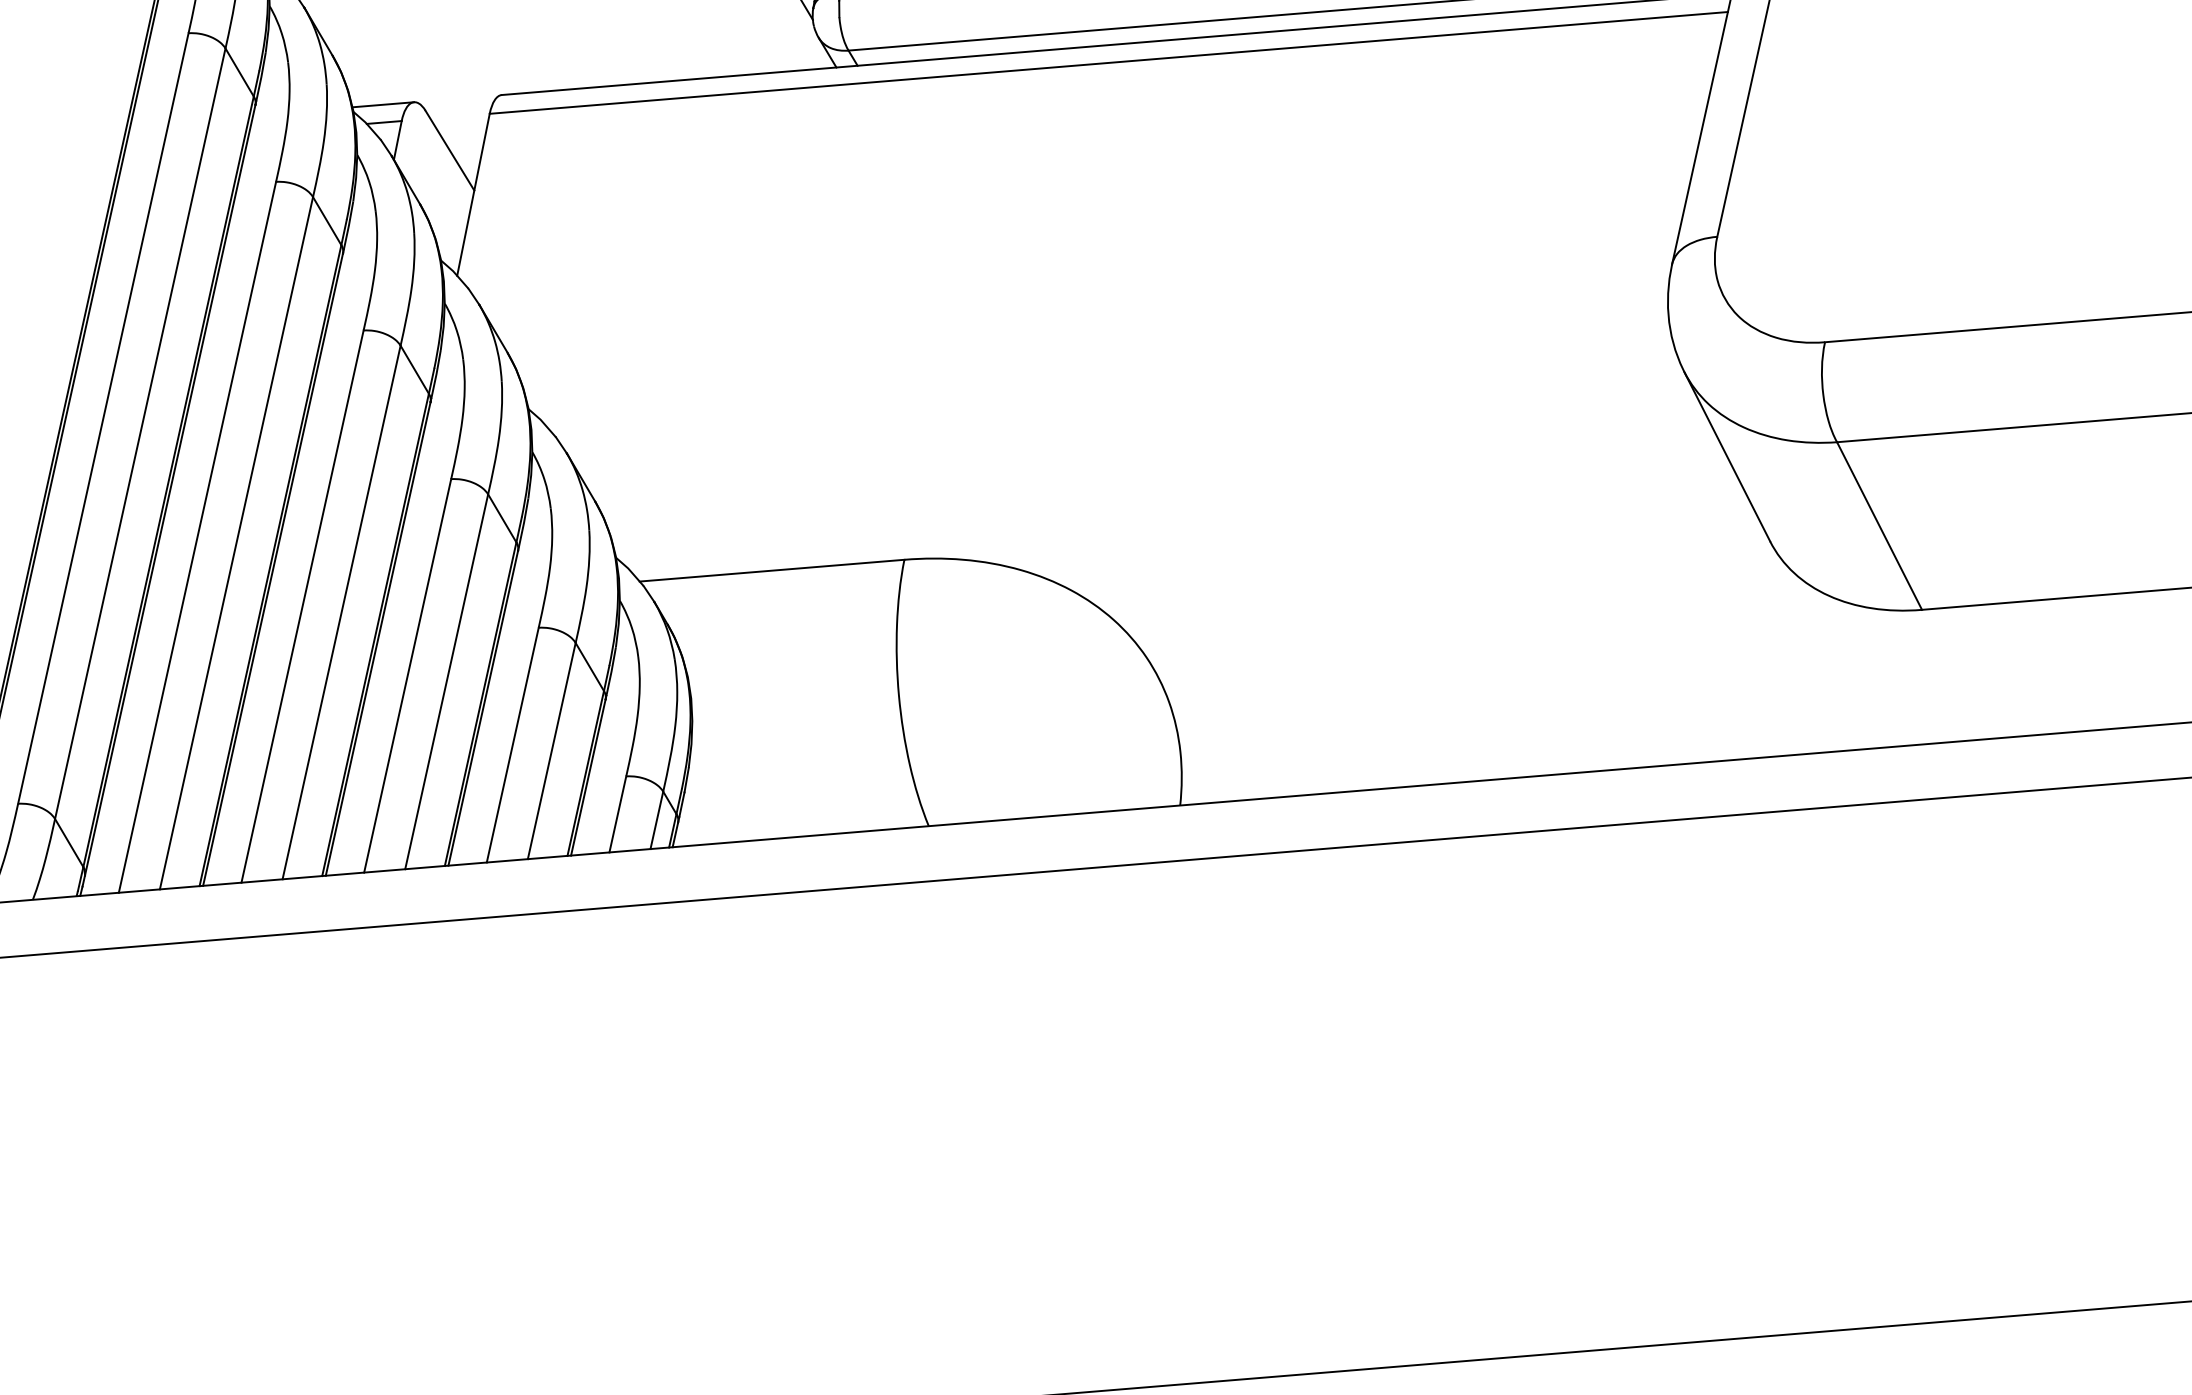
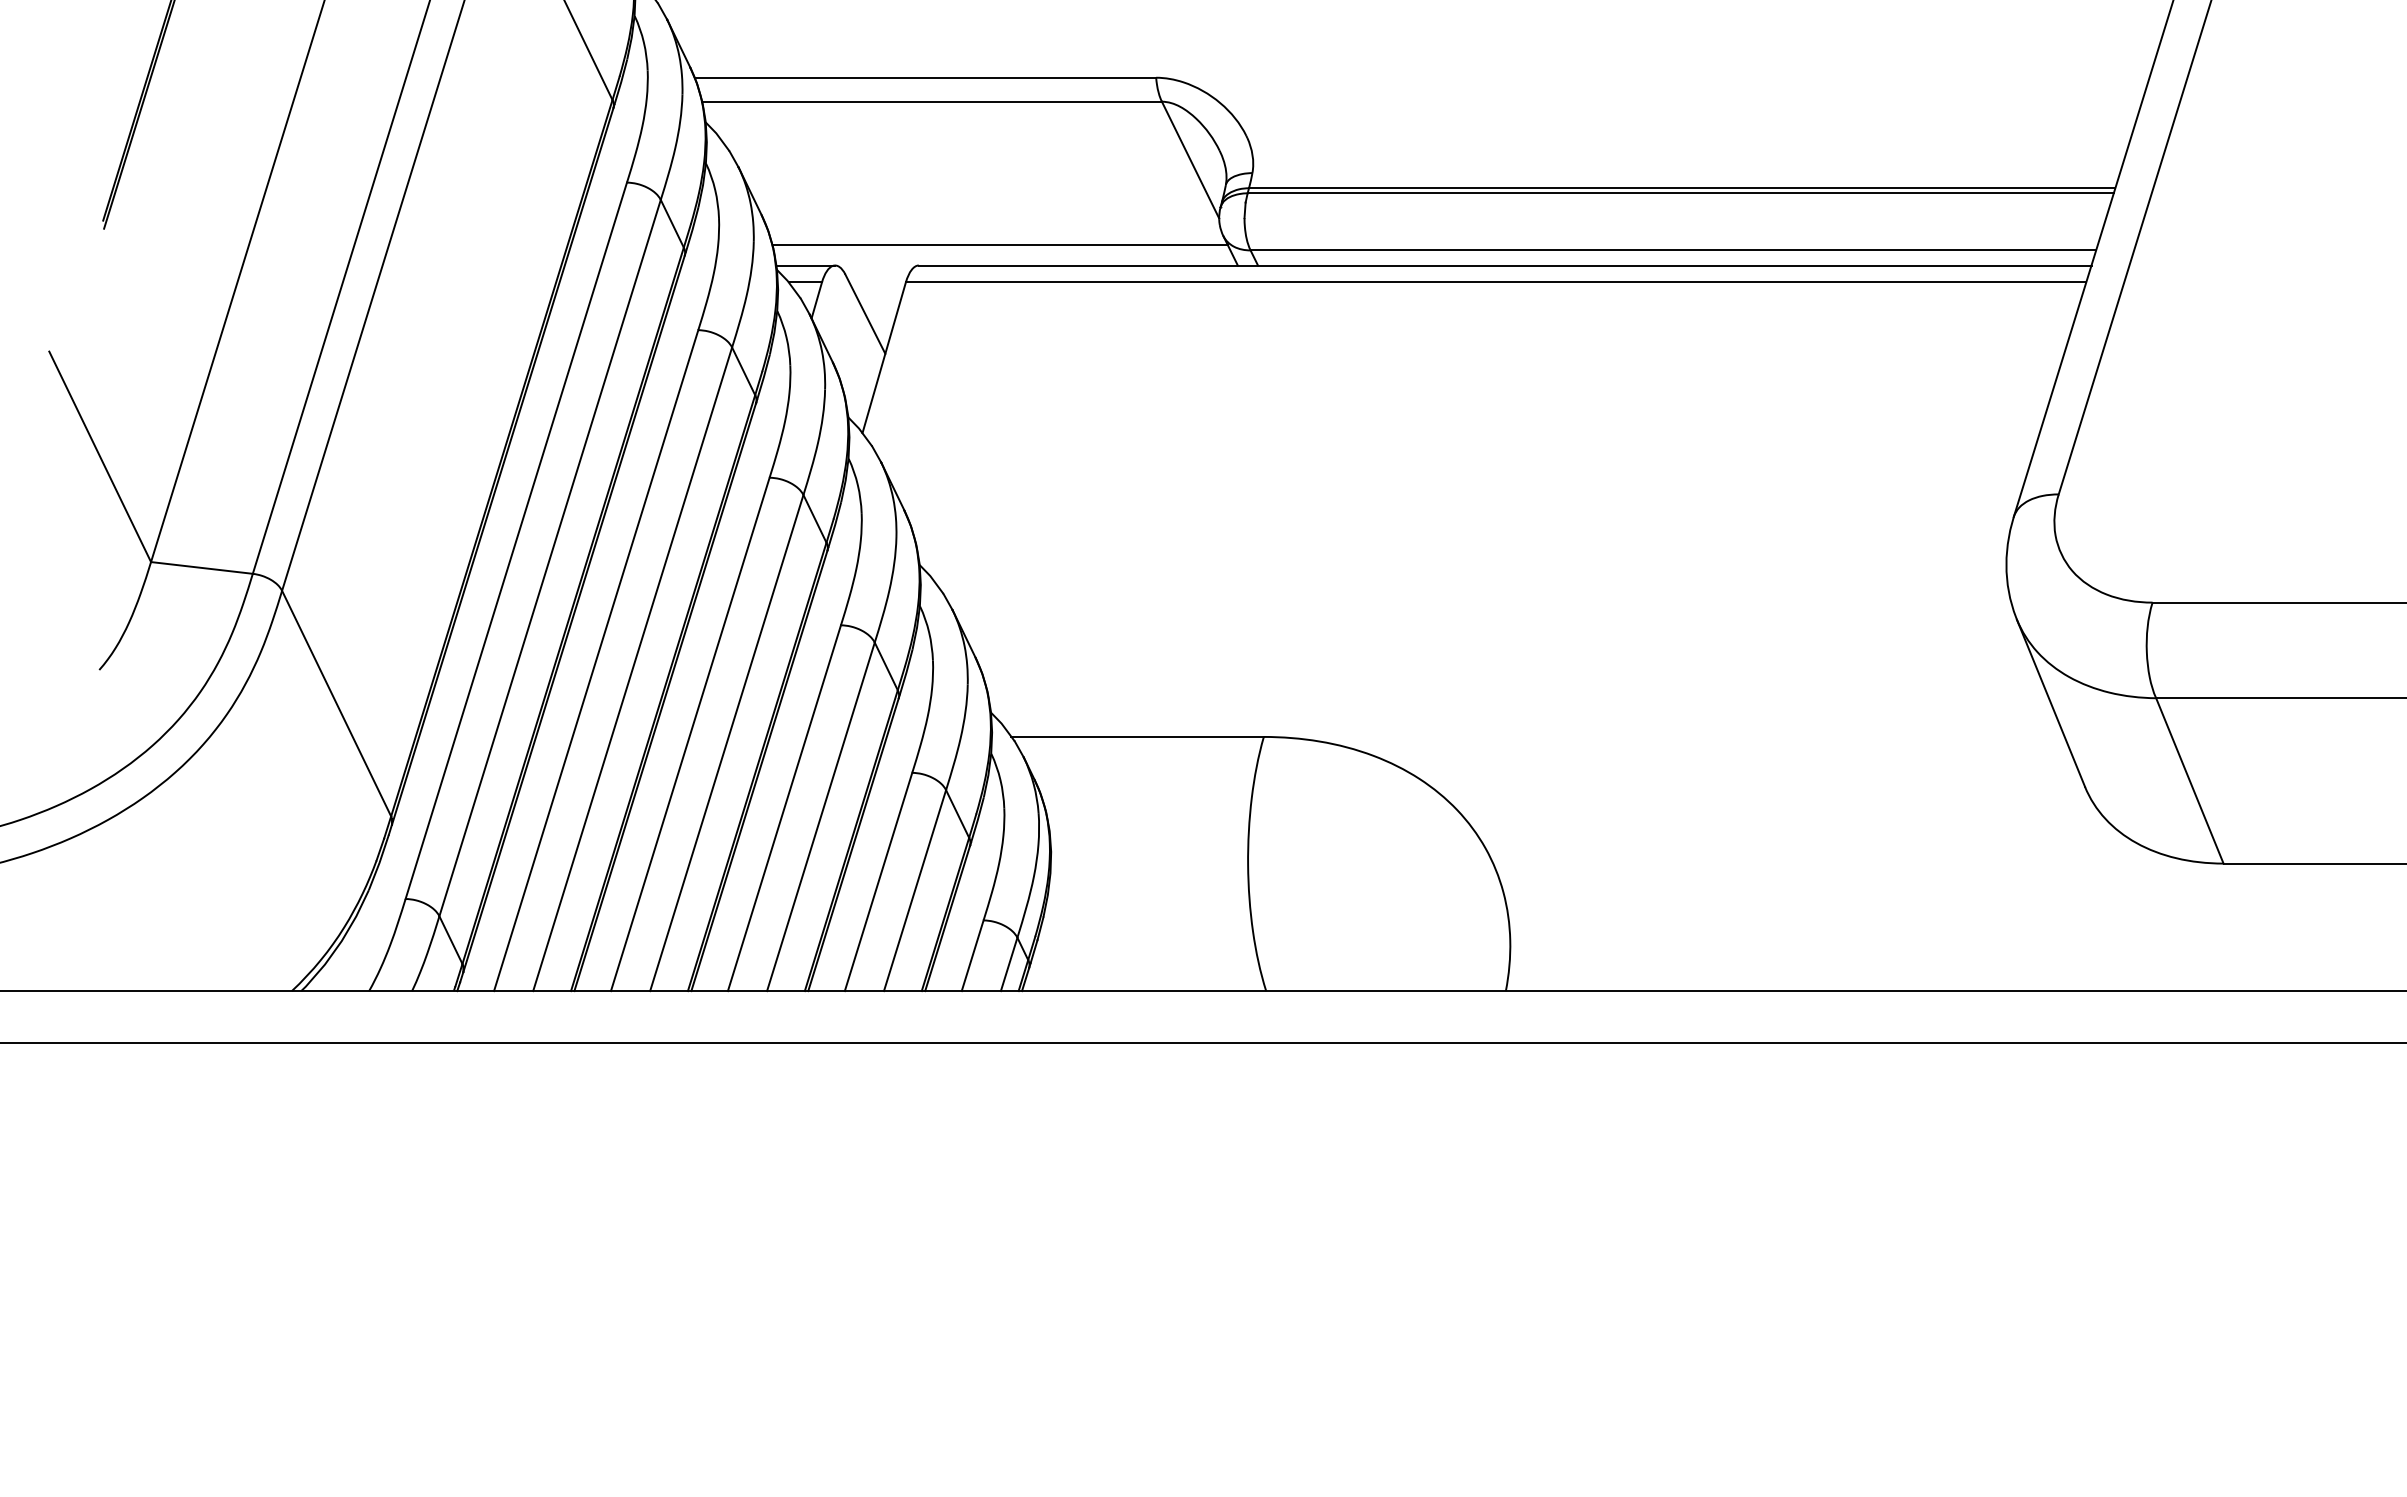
line: (584, 67) -> (999, 245), added

